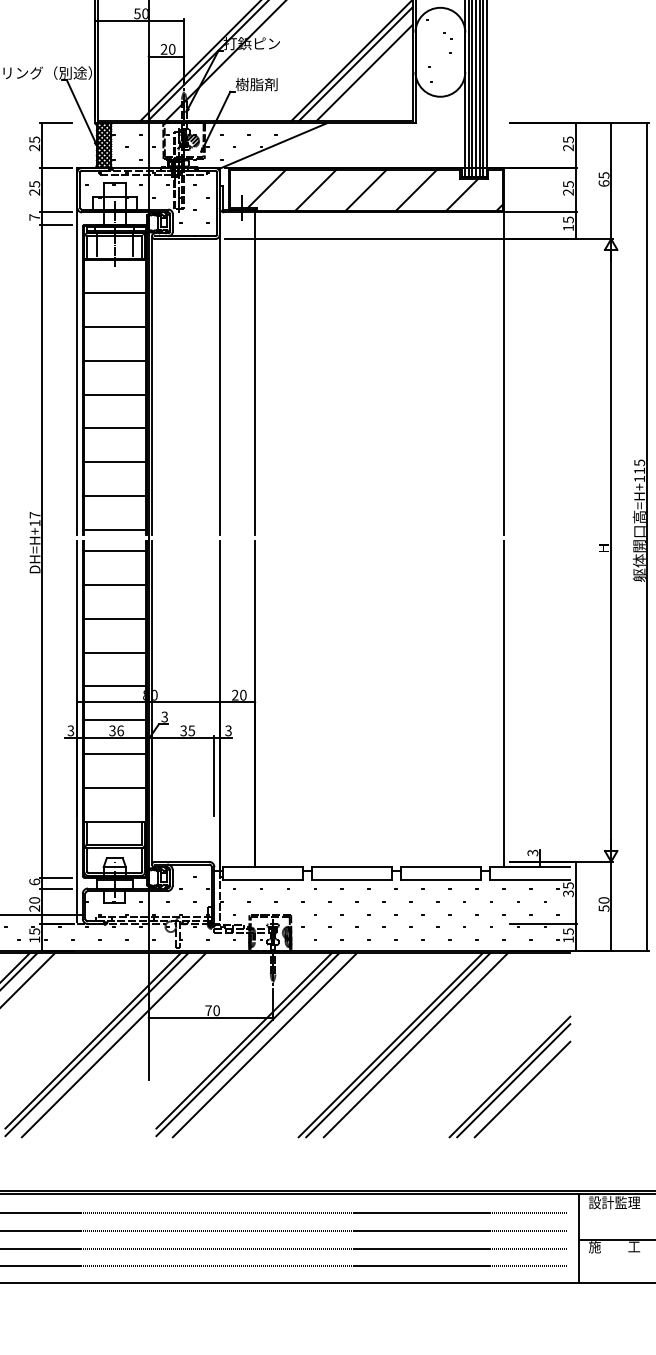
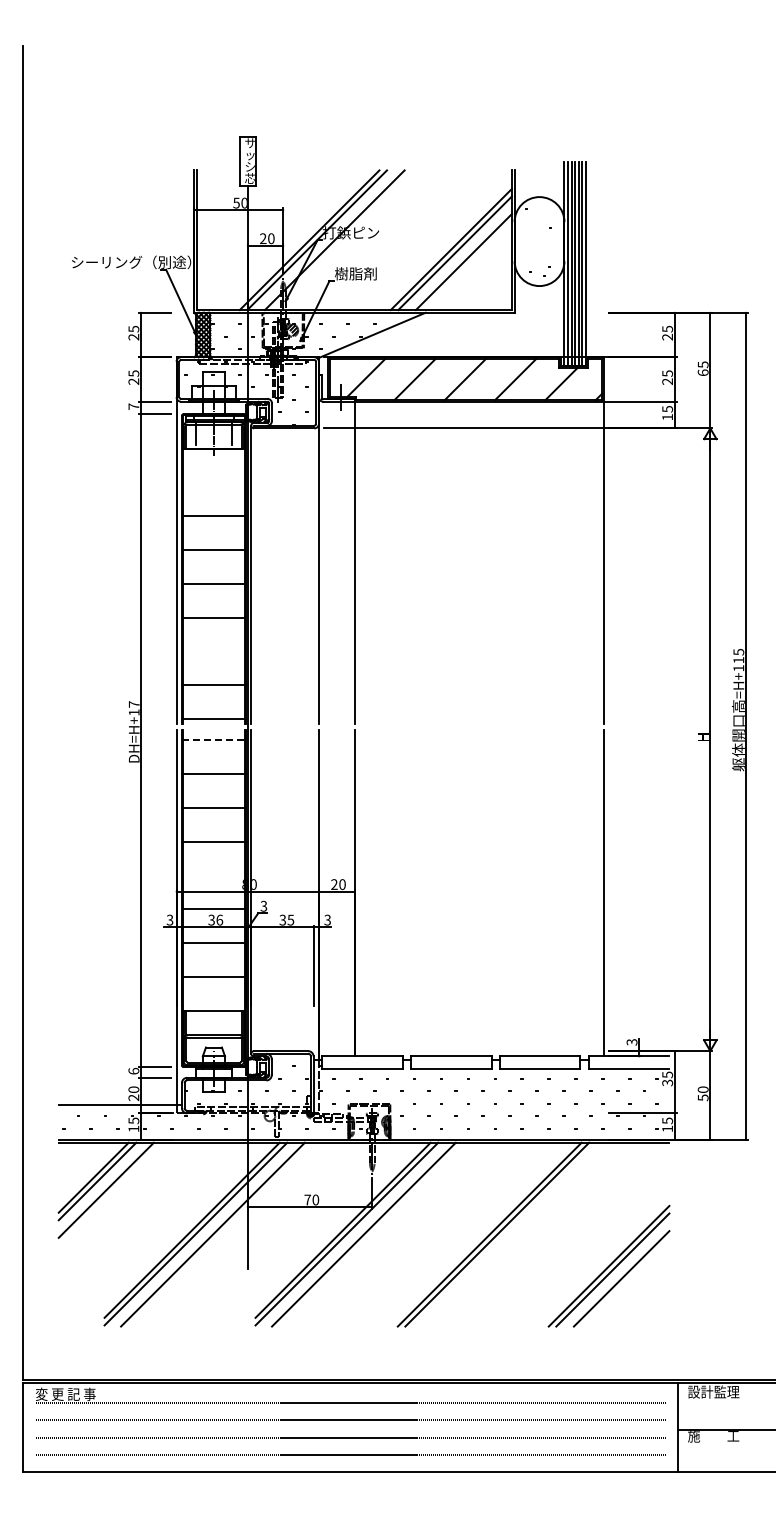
line: (114, 293) -> (213, 482), removed
line: (114, 462) -> (213, 651), removed
line: (115, 551) -> (214, 740), solid -> dashed
line: (114, 686) -> (213, 875), removed
line: (415, 1045) -> (514, 1234), removed

